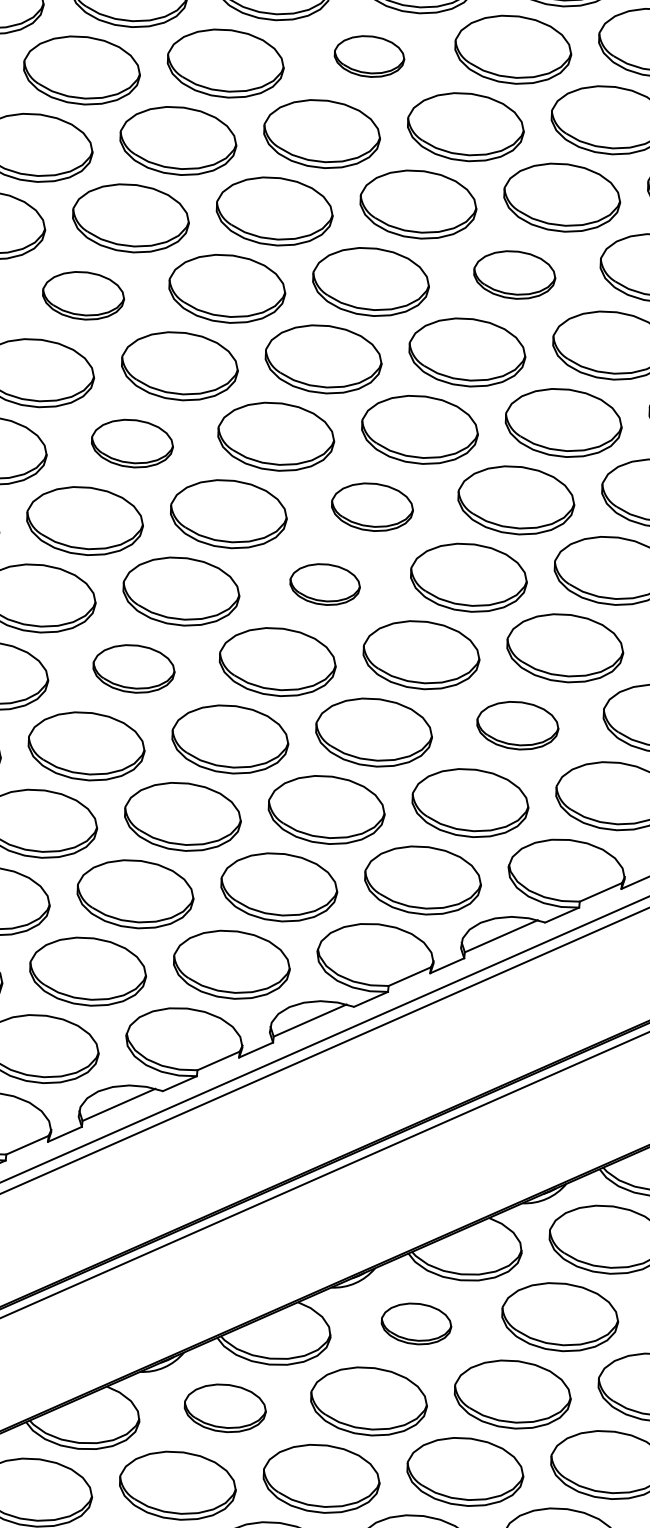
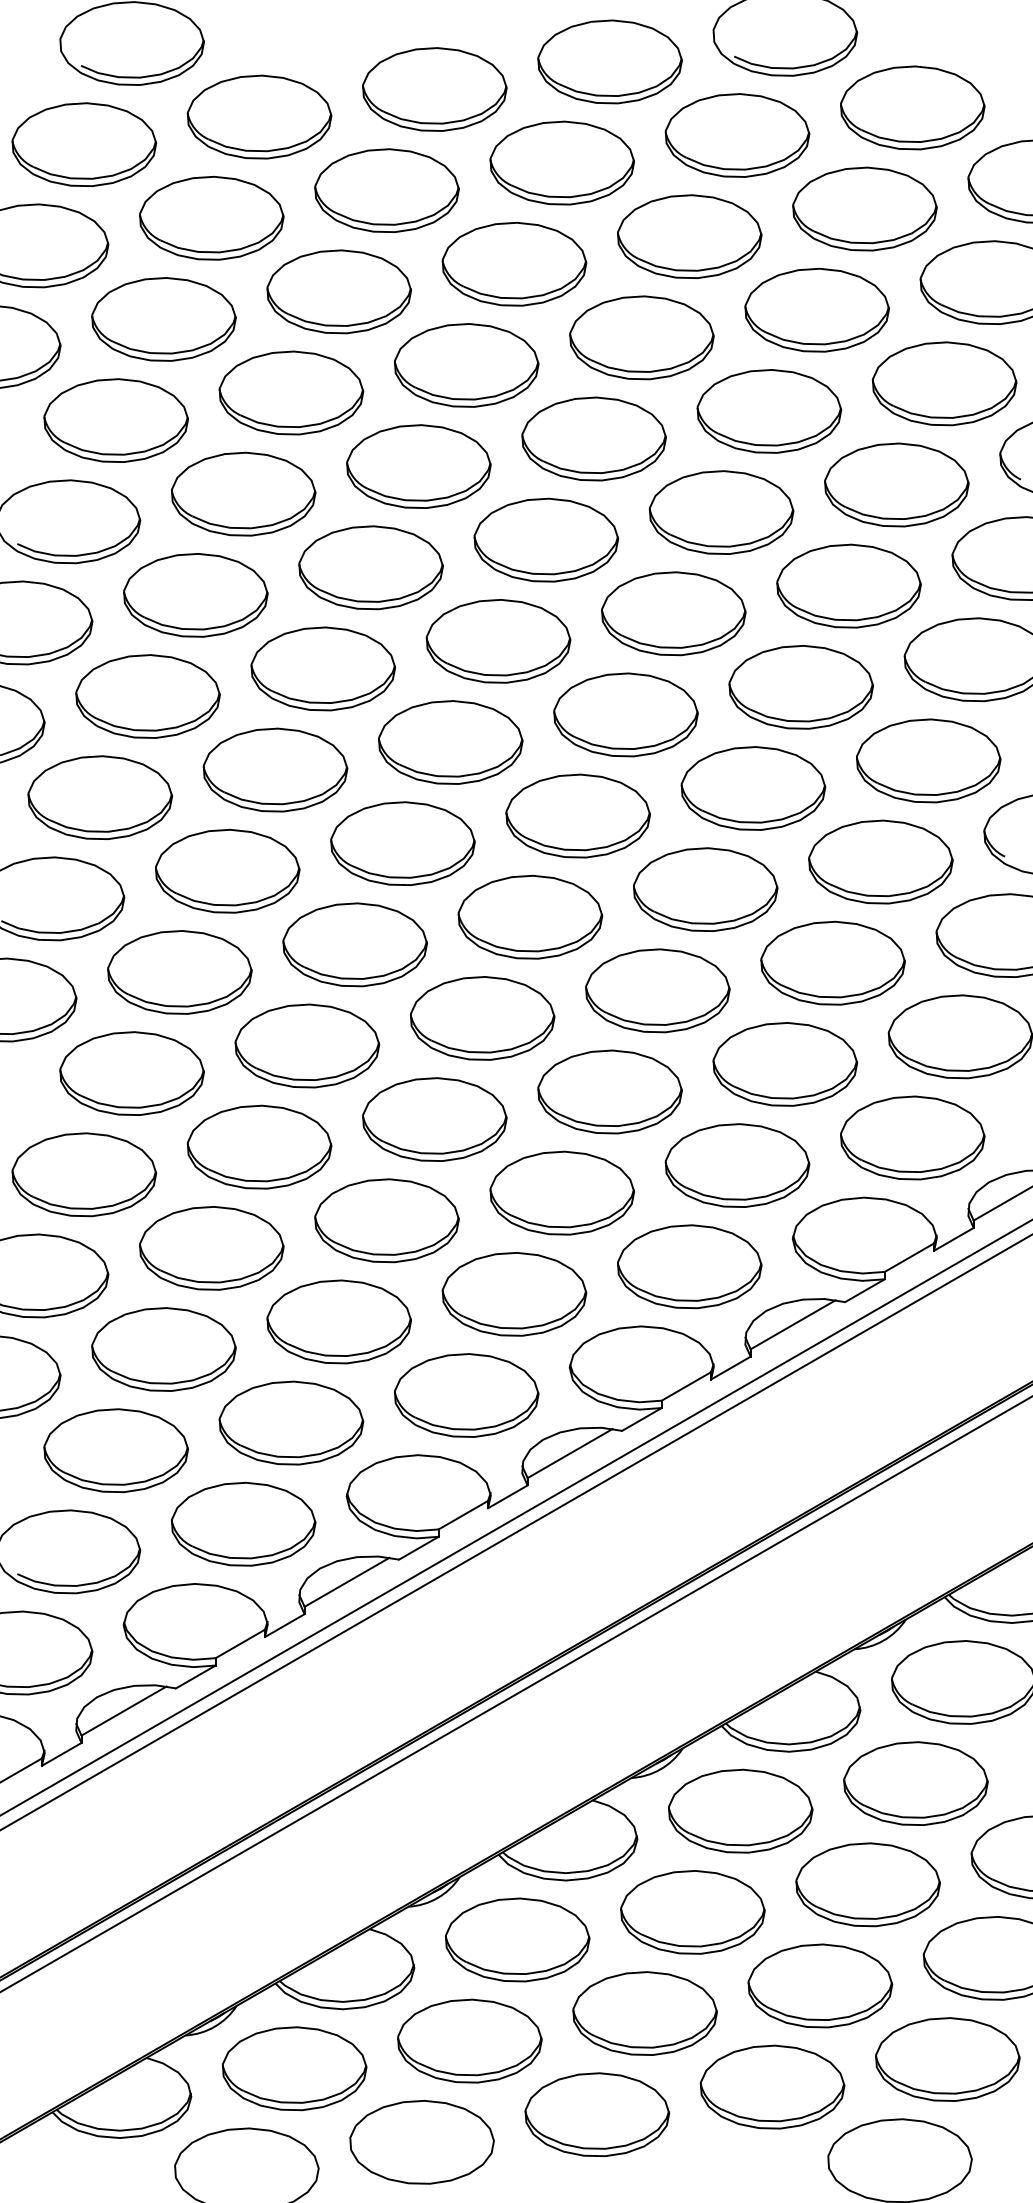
part: (369, 55) -> (514, 263), size x1.67
part: (514, 274) -> (721, 512), size x1.43
part: (83, 295) -> (195, 595), size x1.43
part: (132, 443) -> (275, 769), size x1.43
part: (371, 506) -> (577, 815), size x1.43
part: (325, 584) -> (530, 916), size x1.67
part: (134, 668) -> (307, 1045), size x1.43
part: (517, 725) -> (785, 1064), size x1.43
part: (416, 1323) -> (740, 1810), size x1.67
part: (225, 1407) -> (517, 1939), size x1.43

